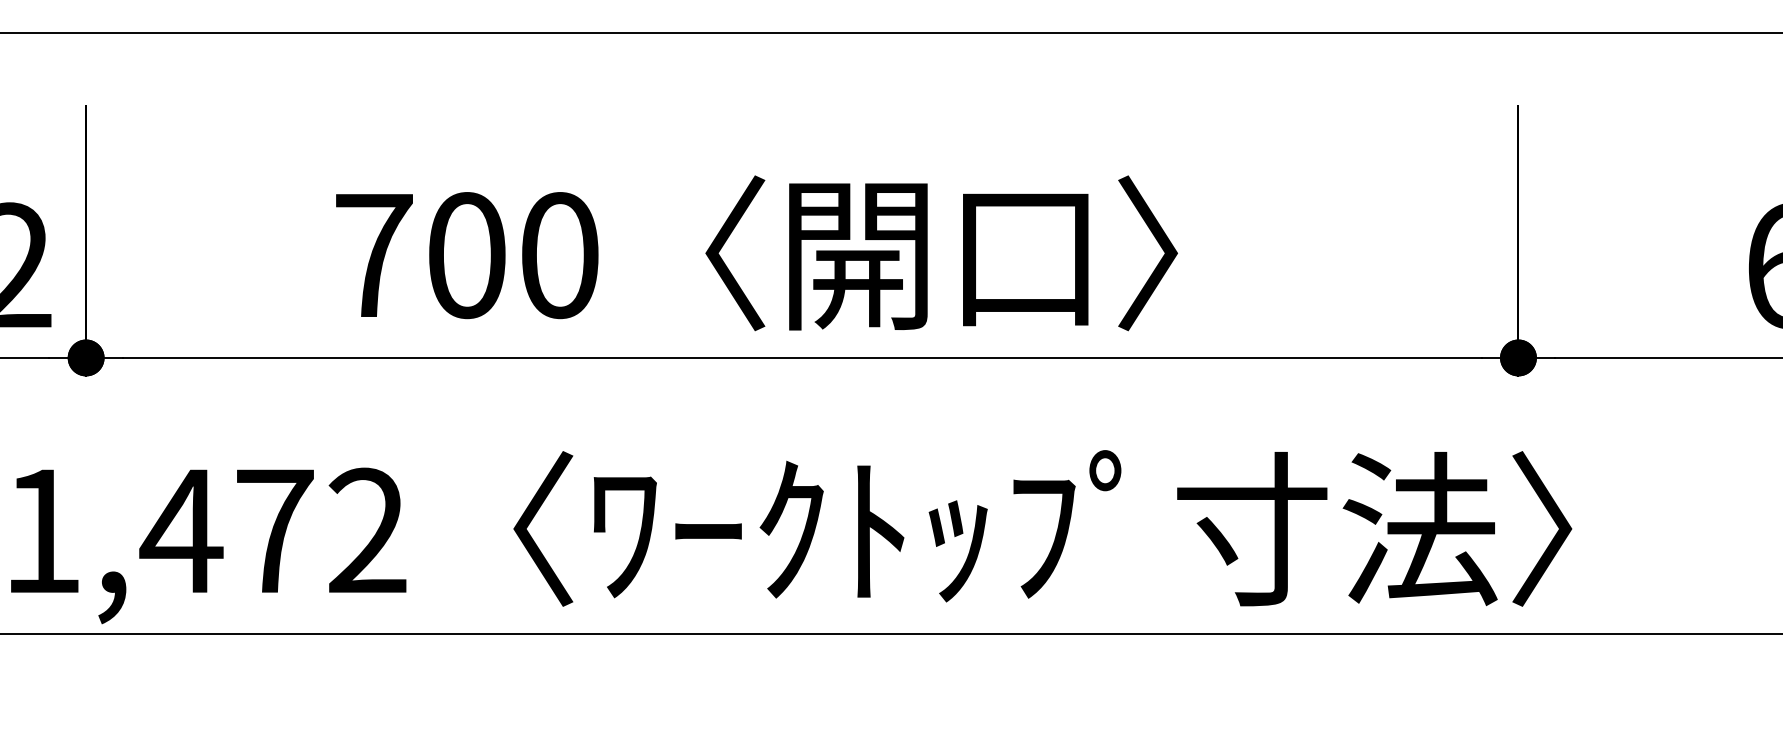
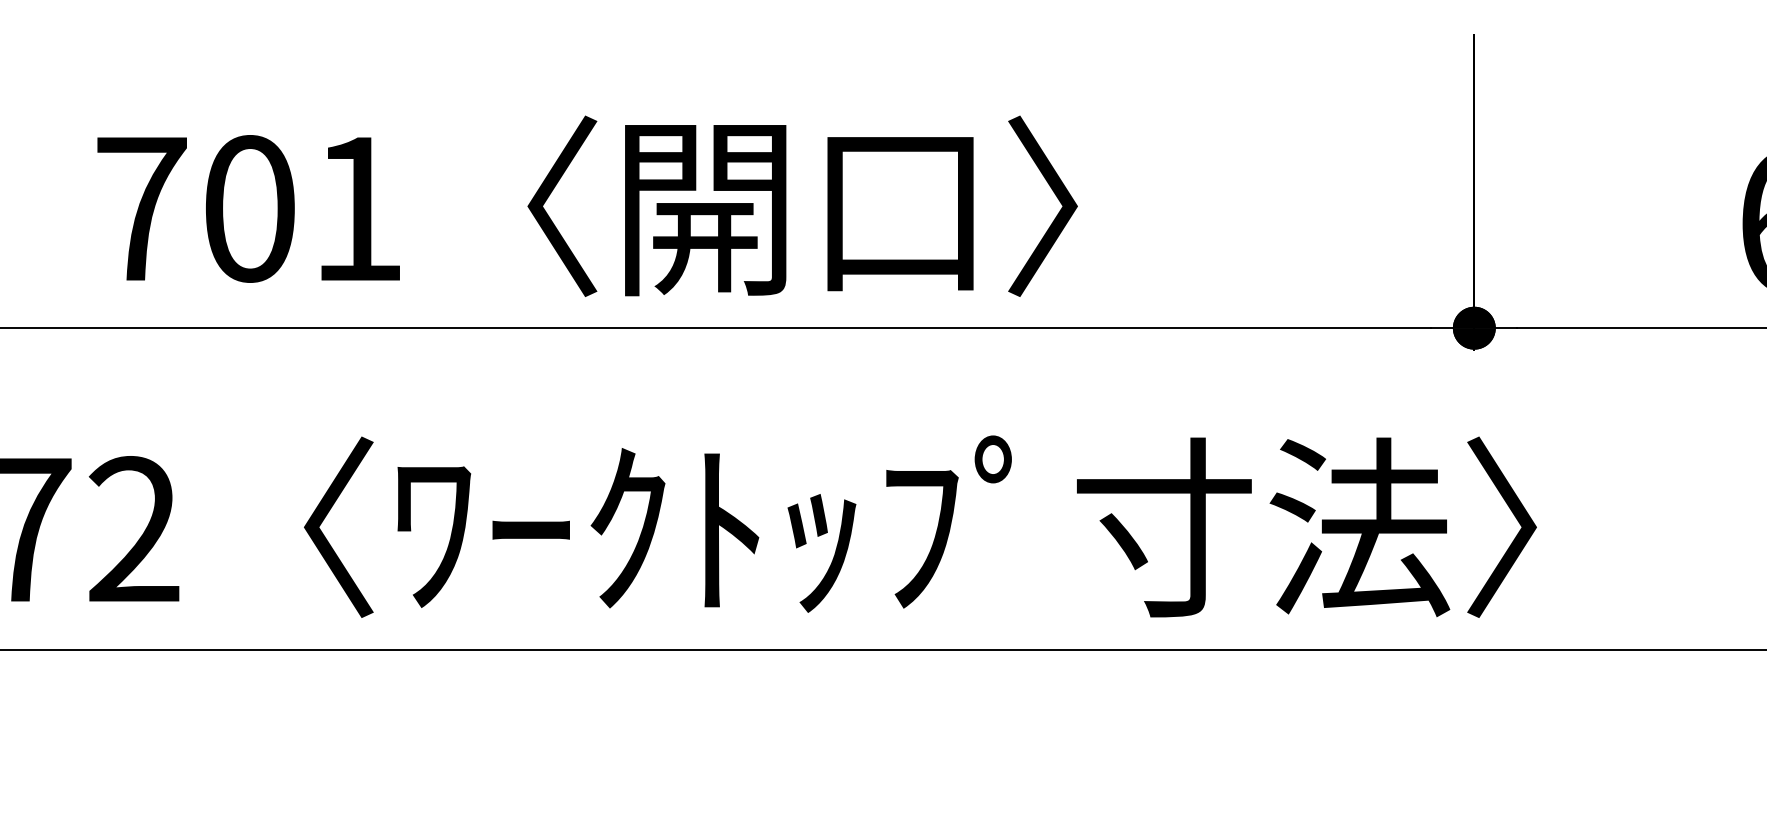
text: (560, 255) -> (358, 208), 700 -> 701

